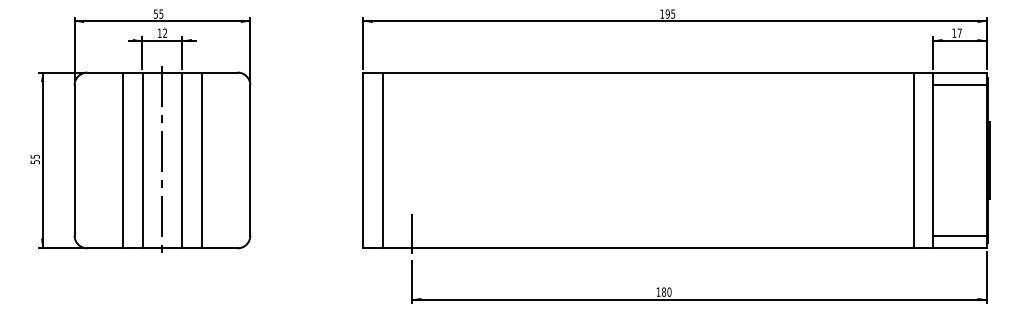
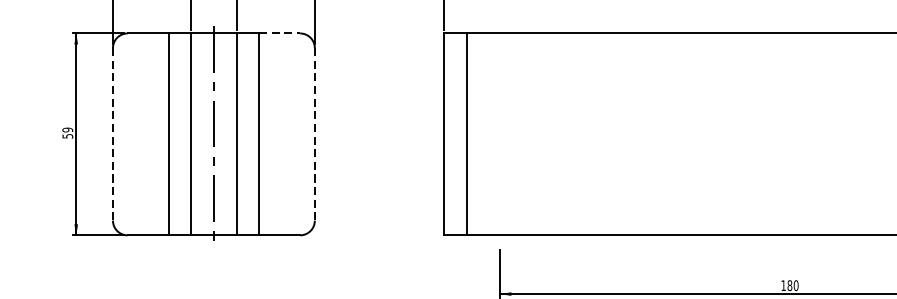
line: (219, 72) -> (279, 33), solid -> dashed
text: (34, 156) -> (66, 129), 55 -> 59
line: (74, 160) -> (112, 134), solid -> dashed
line: (250, 160) -> (315, 134), solid -> dashed
line: (411, 235) -> (499, 220), removed

